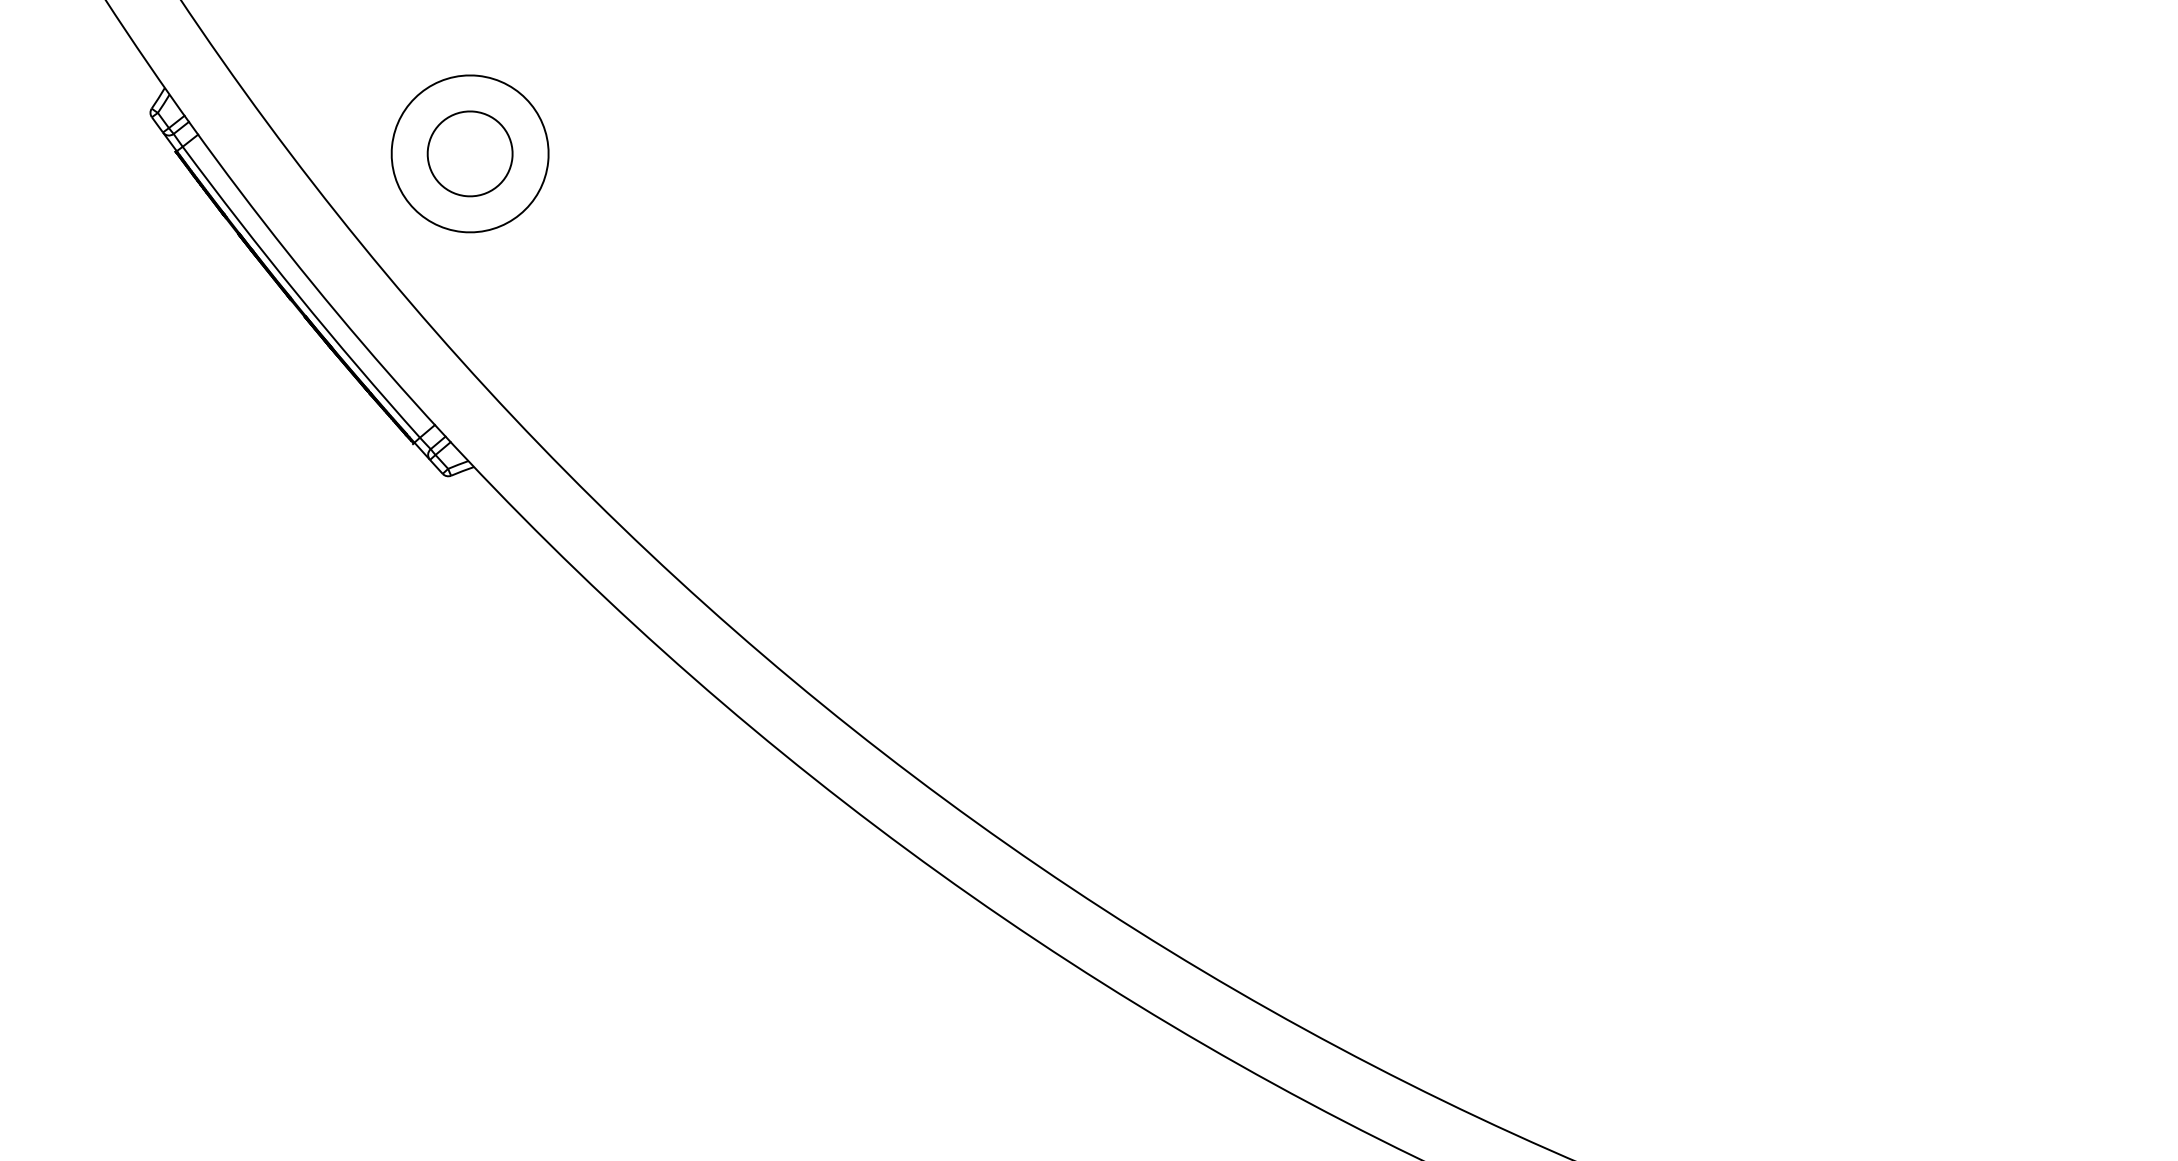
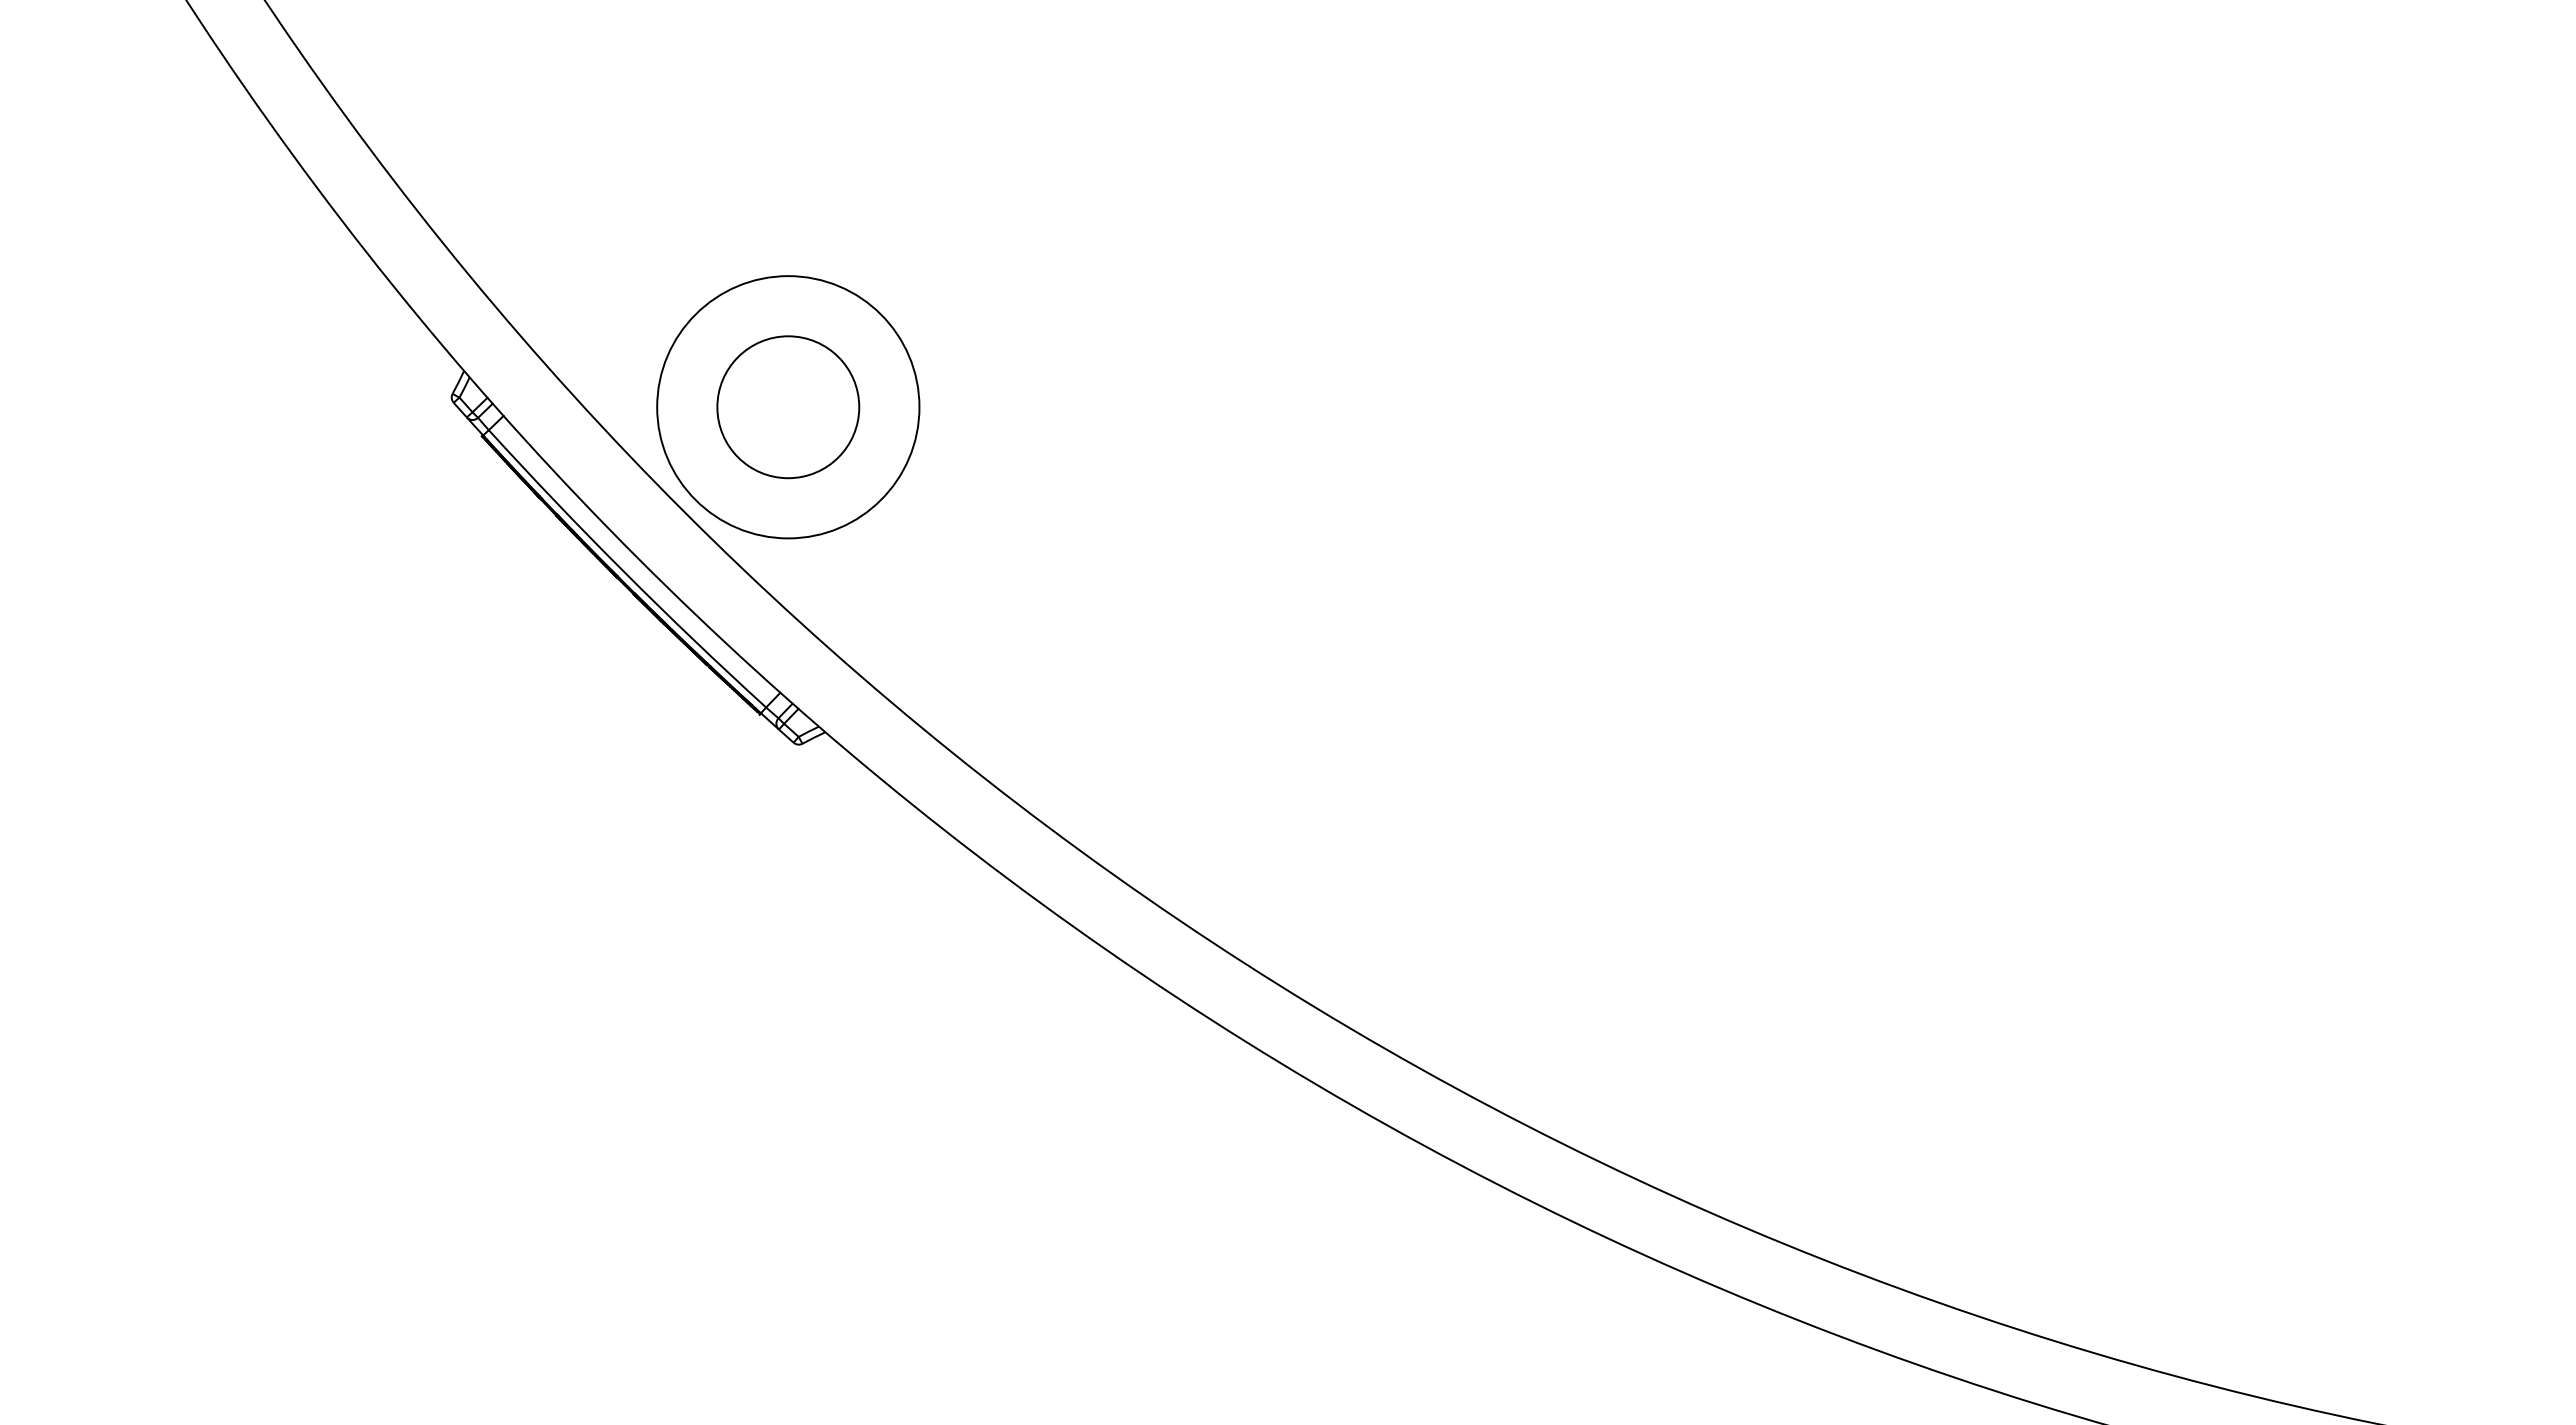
circle: (469, 153) -> (787, 406), size x1.6
circle: (470, 154) -> (788, 407), size x1.6

